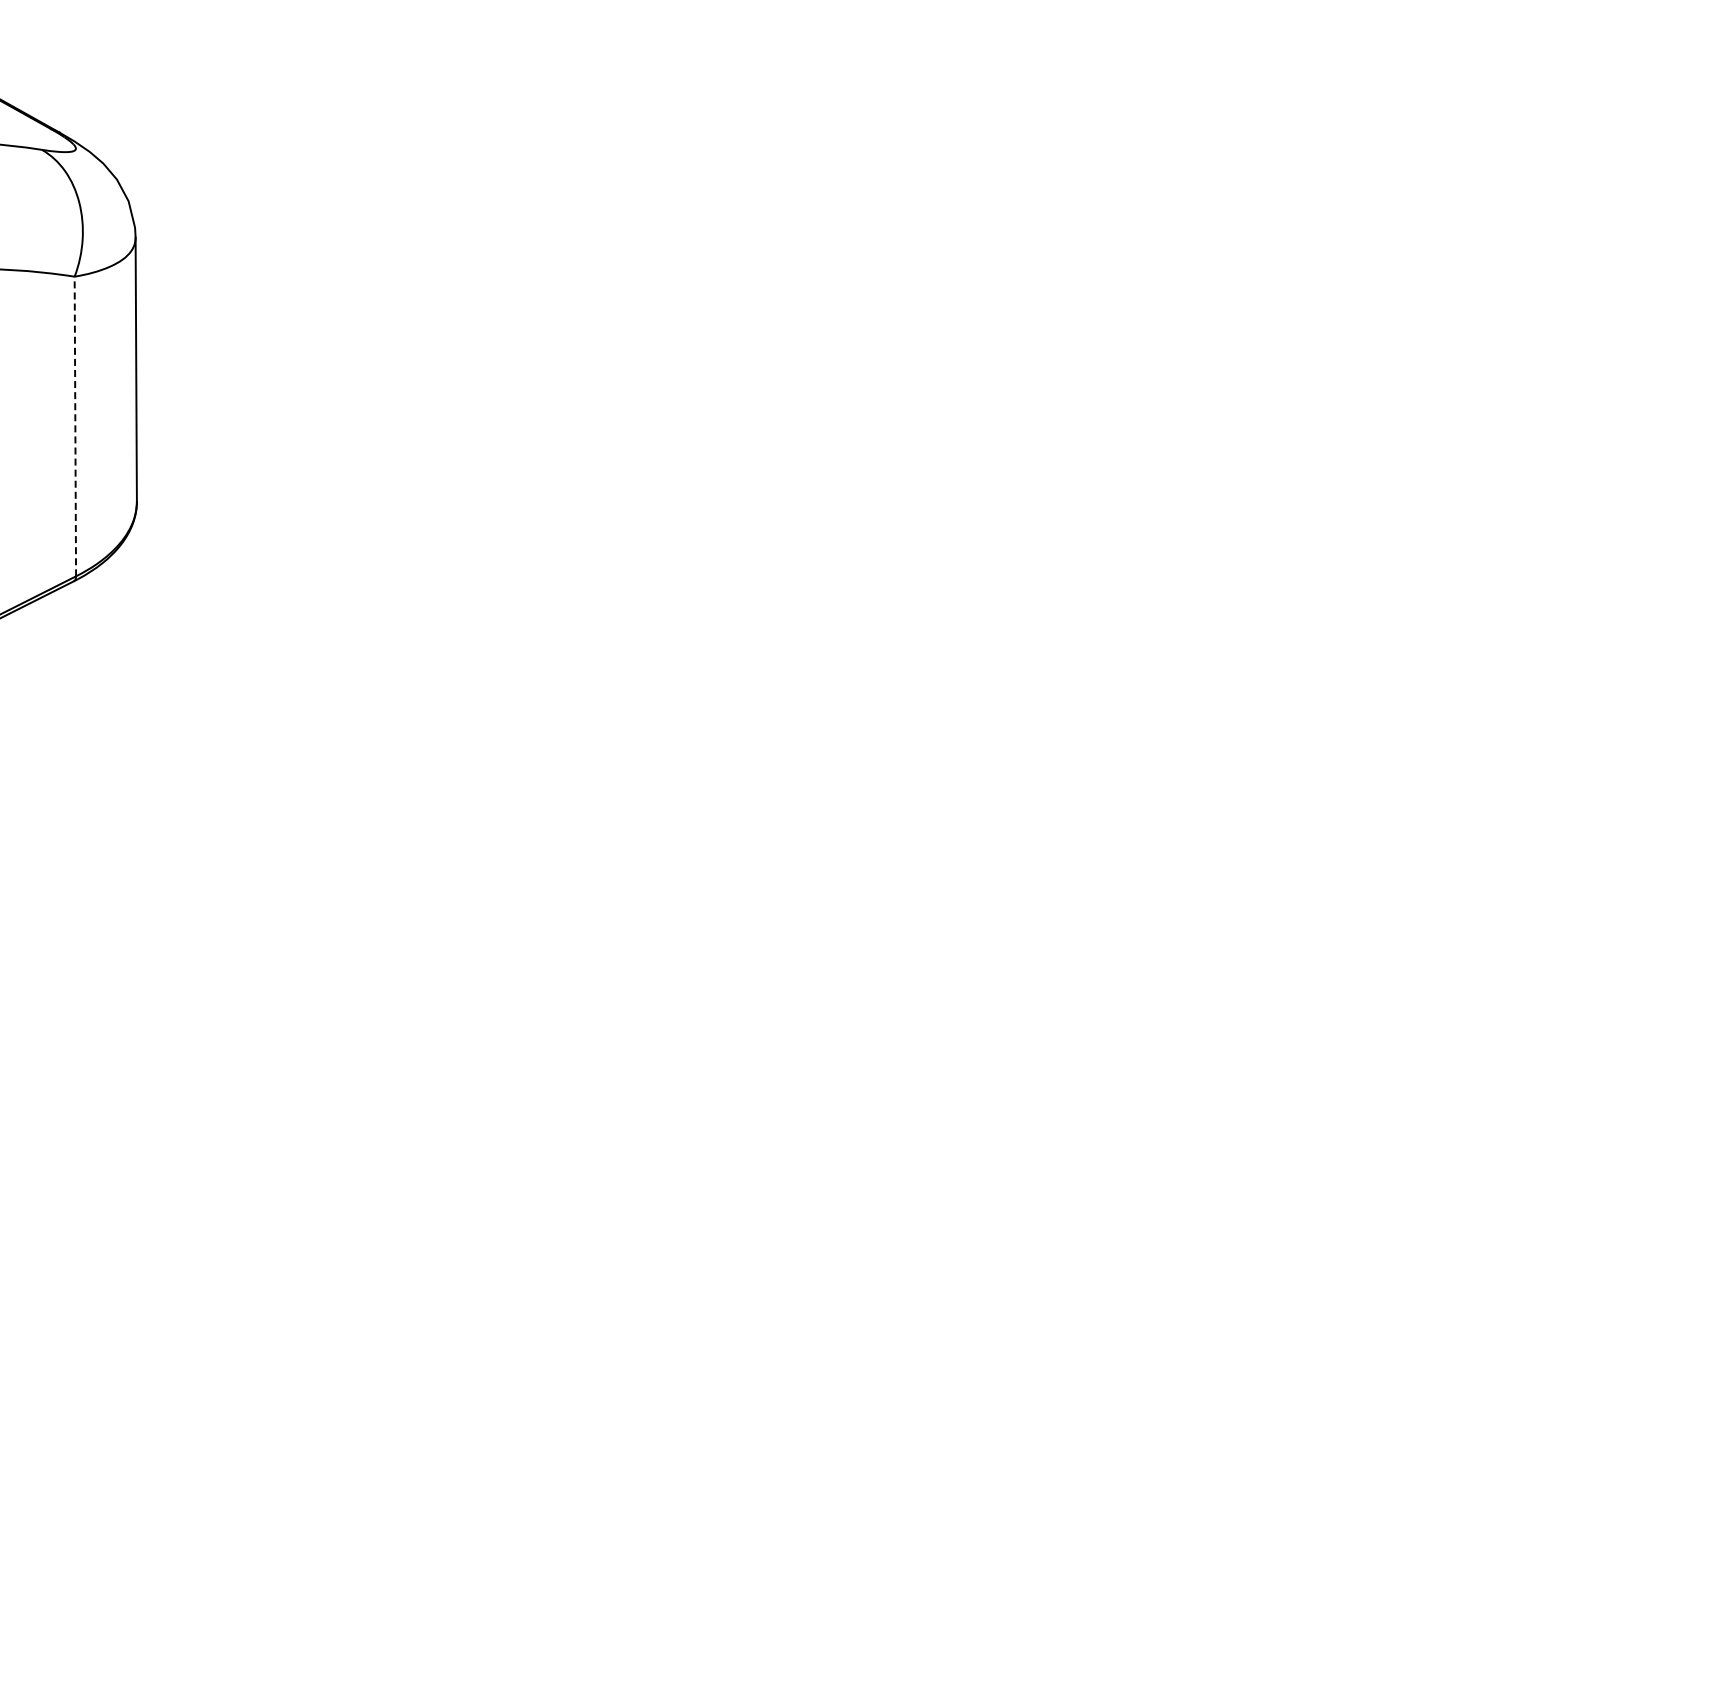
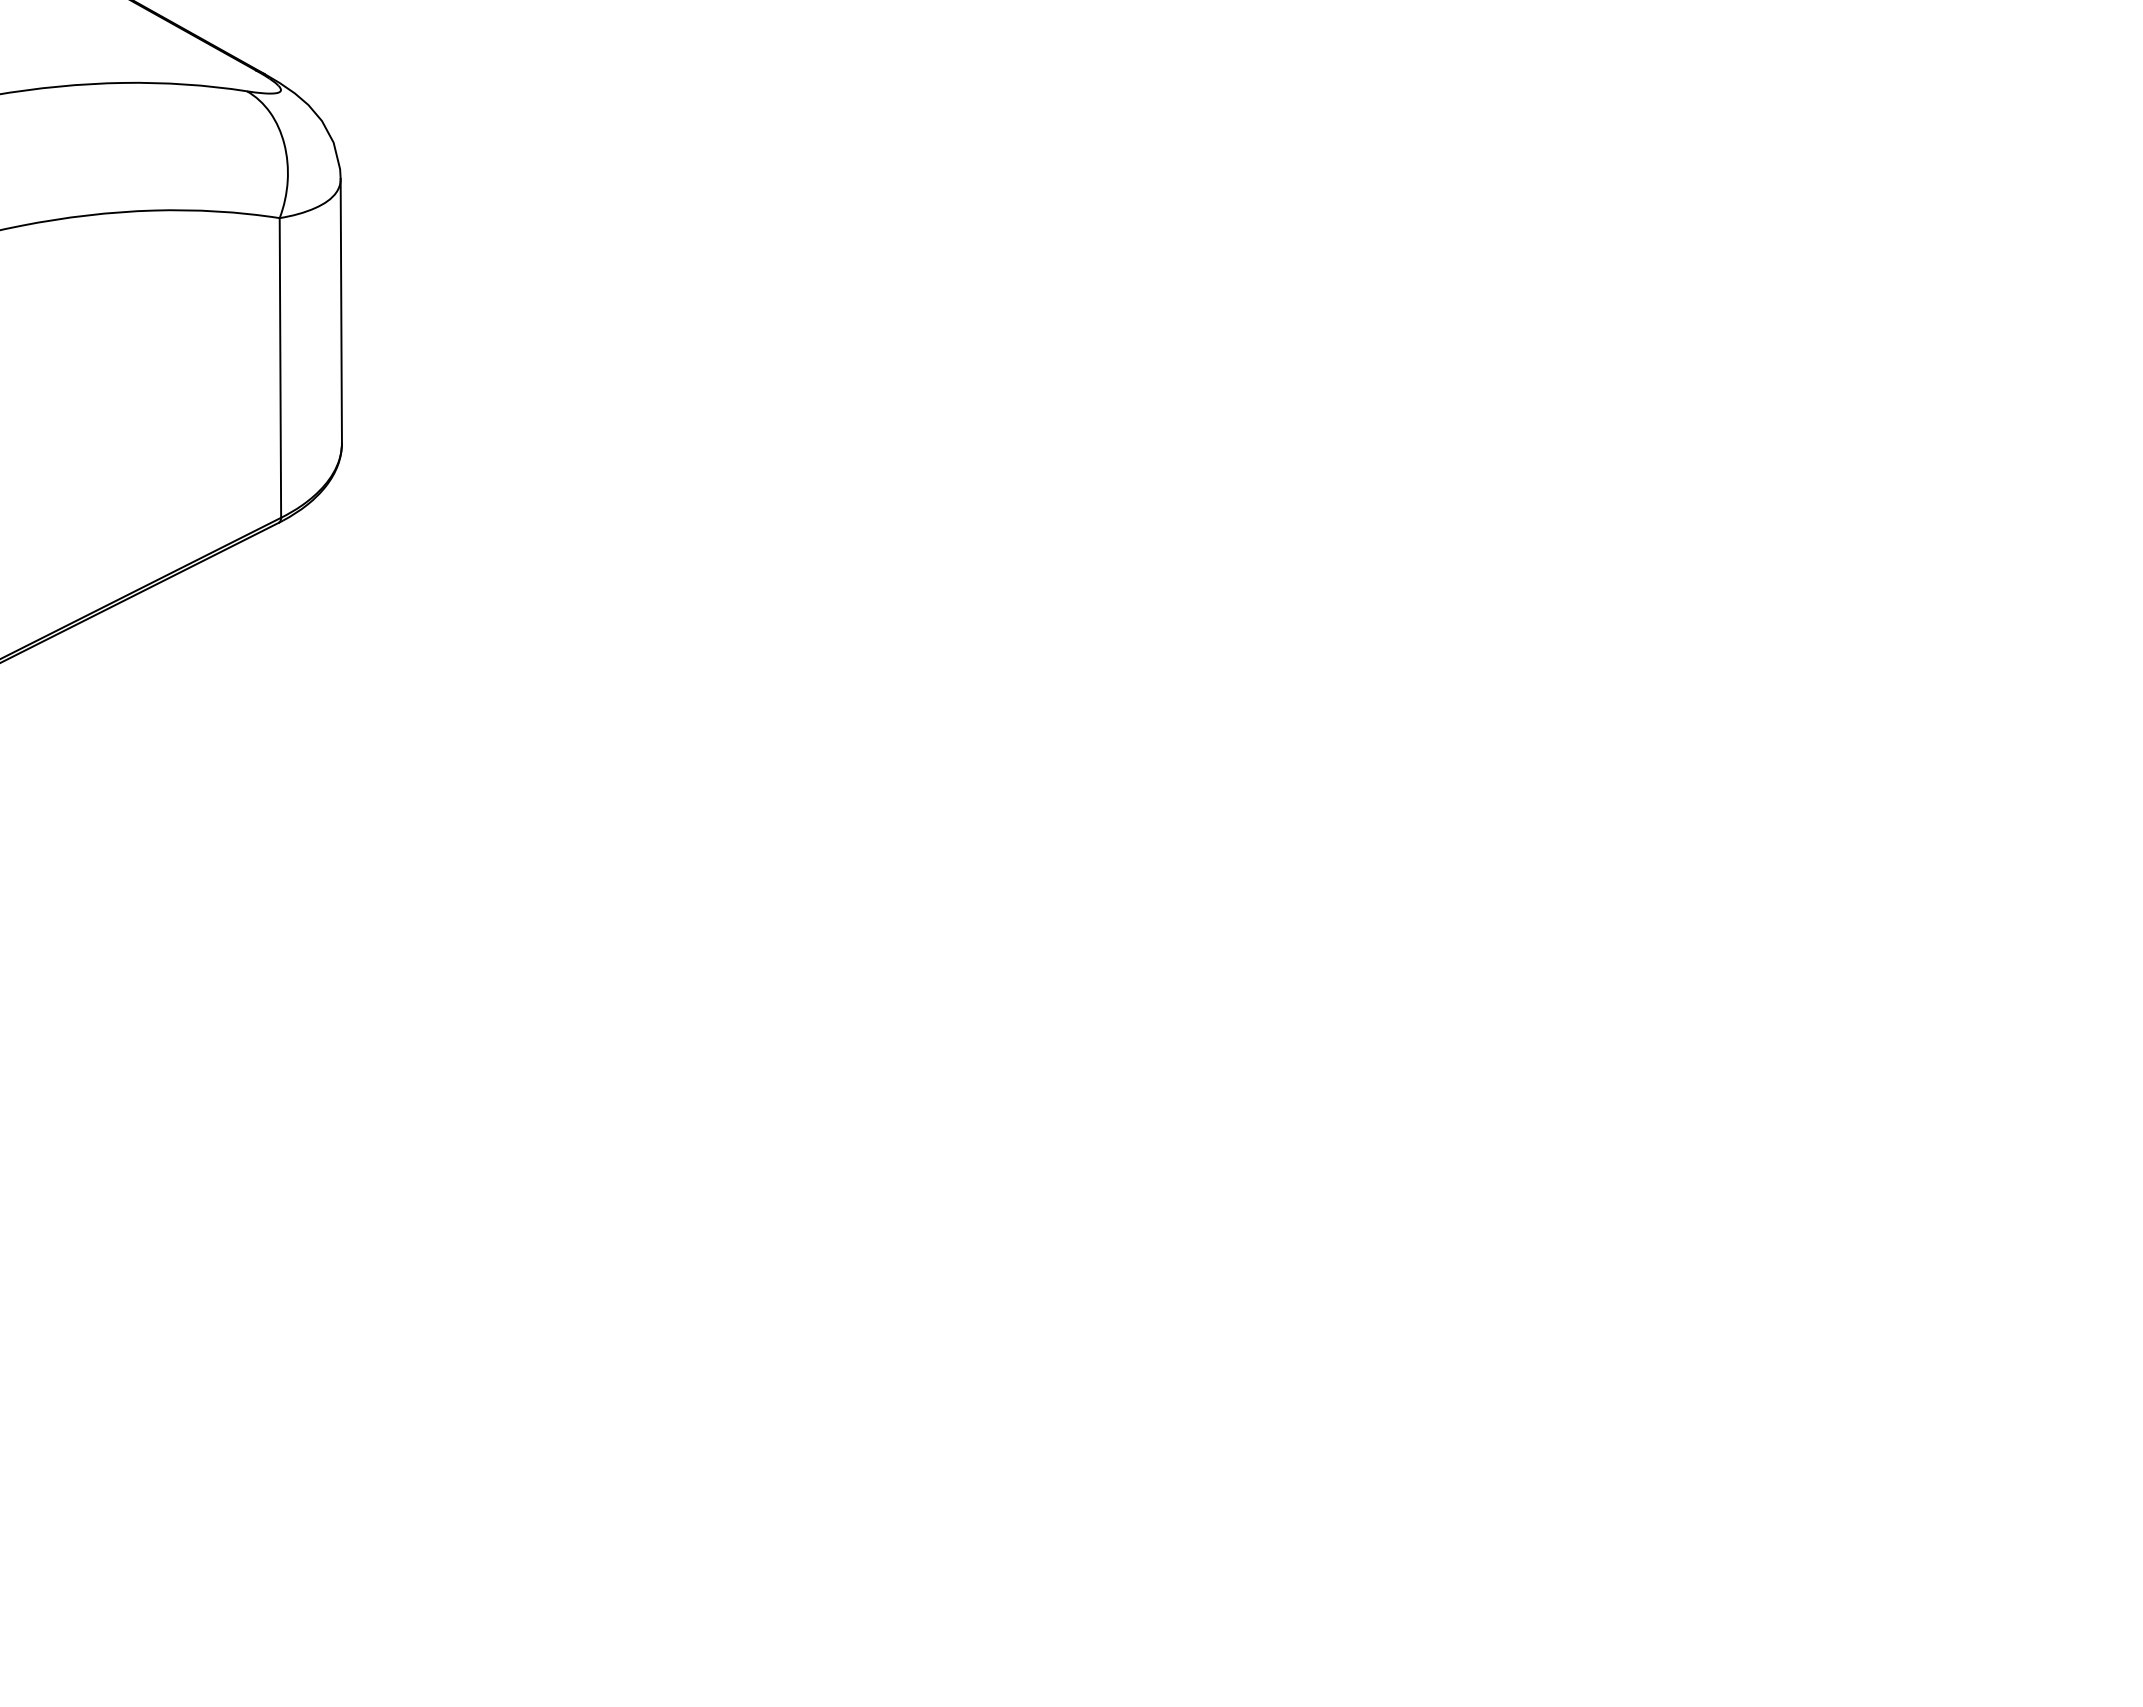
line: (75, 426) -> (280, 367), dashed -> solid

